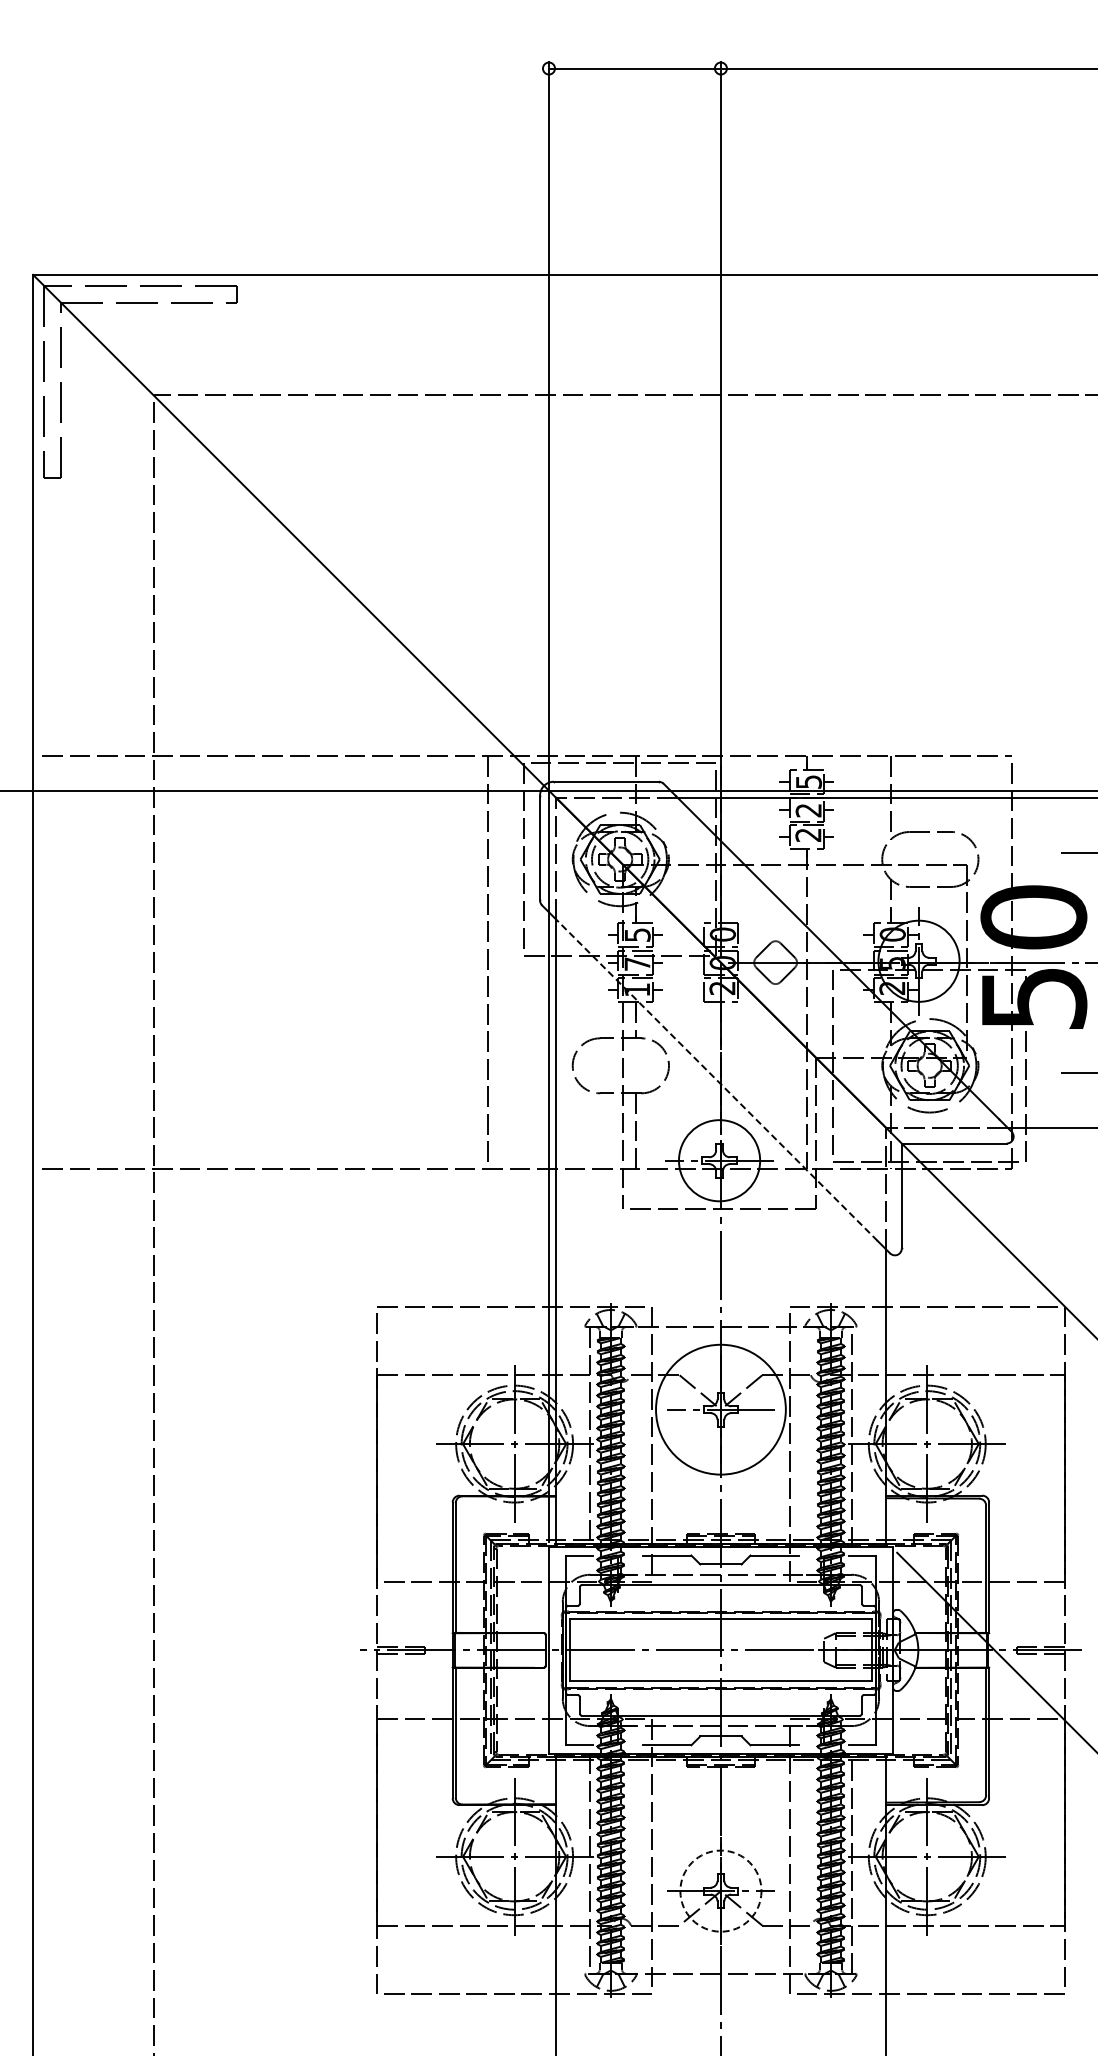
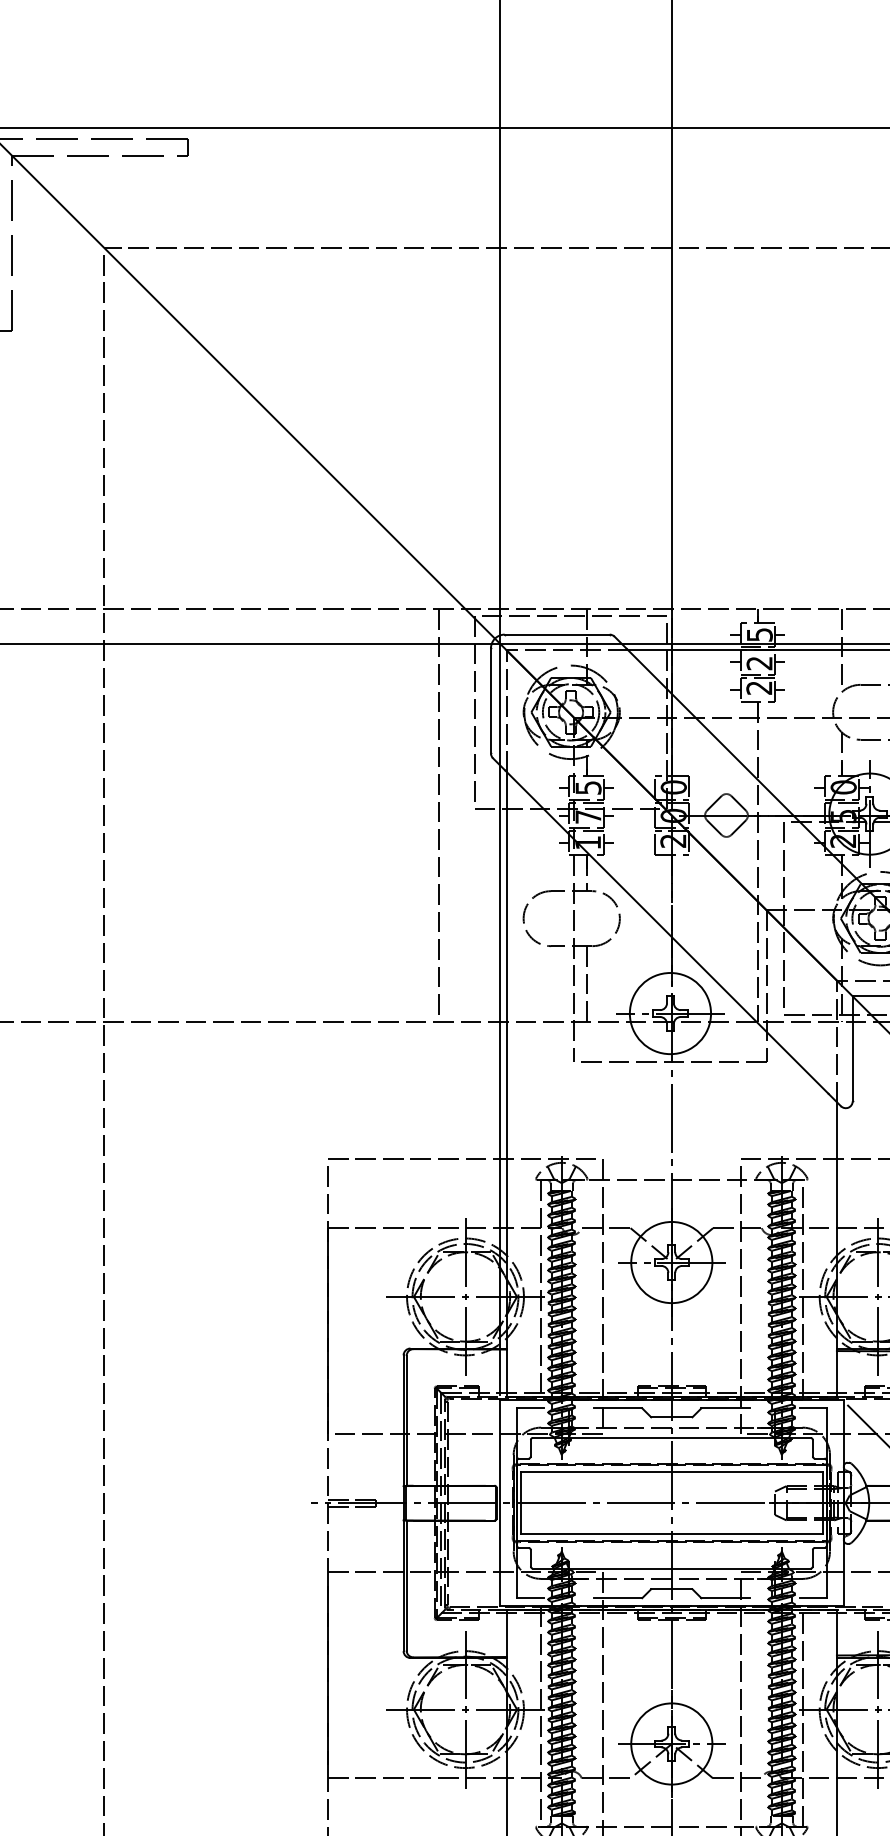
line: (716, 1079) -> (667, 932), dashed -> solid
circle: (720, 1409) -> (671, 1262), size x0.62
circle: (720, 1890) -> (671, 1743), dashed -> solid

